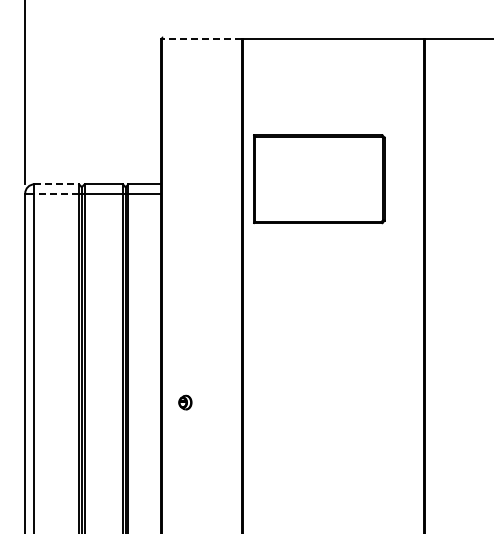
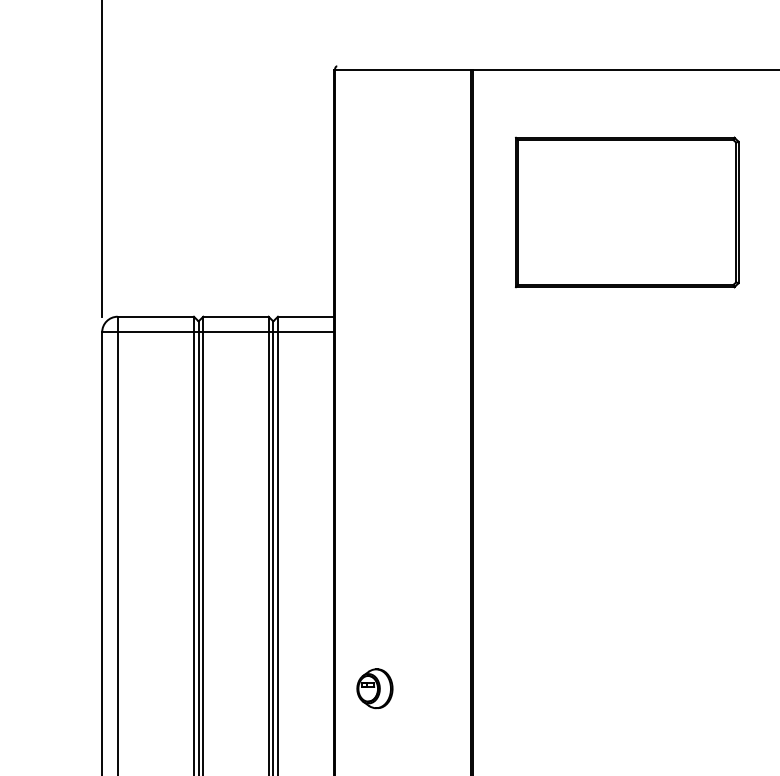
line: (201, 39) -> (402, 69), dashed -> solid
part: (319, 179) -> (627, 213), moved
line: (57, 184) -> (157, 316), dashed -> solid
line: (56, 193) -> (155, 332), dashed -> solid
part: (185, 402) -> (375, 688), size x1.67

